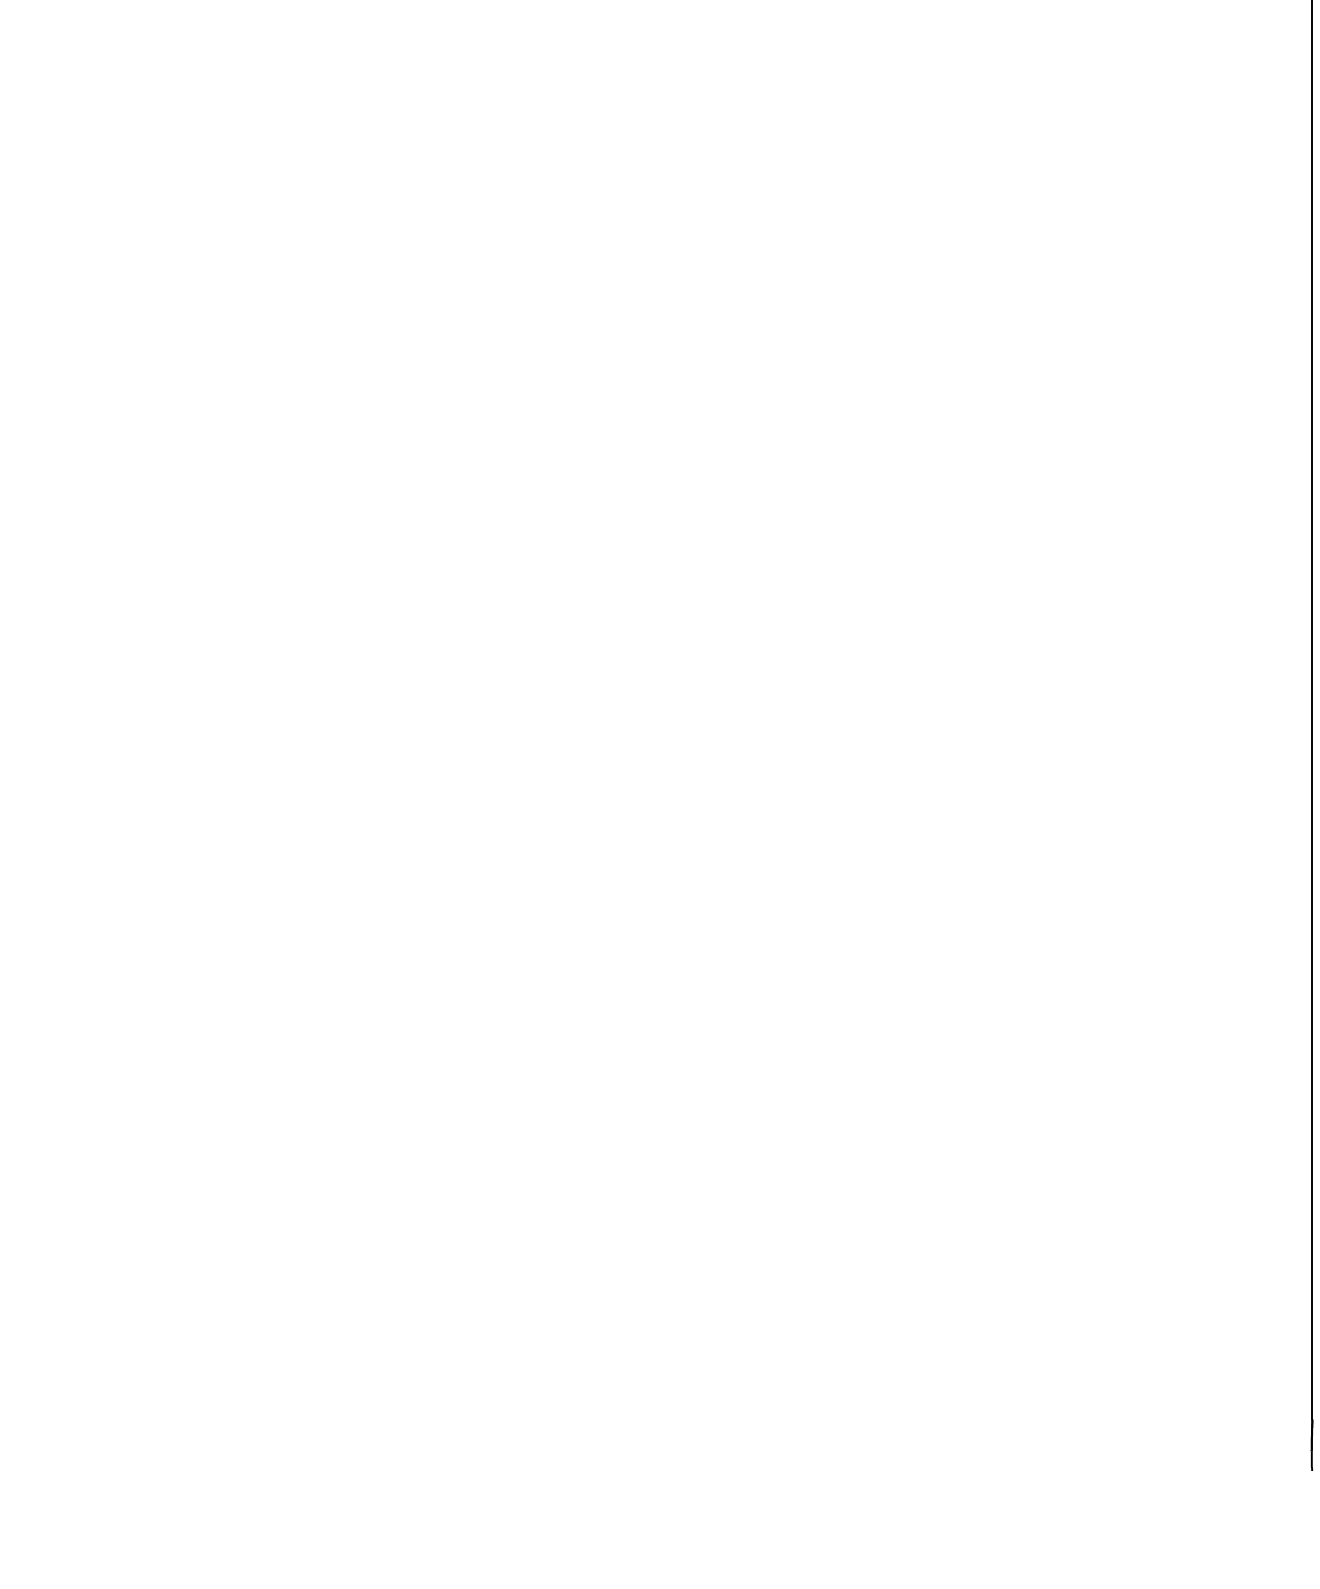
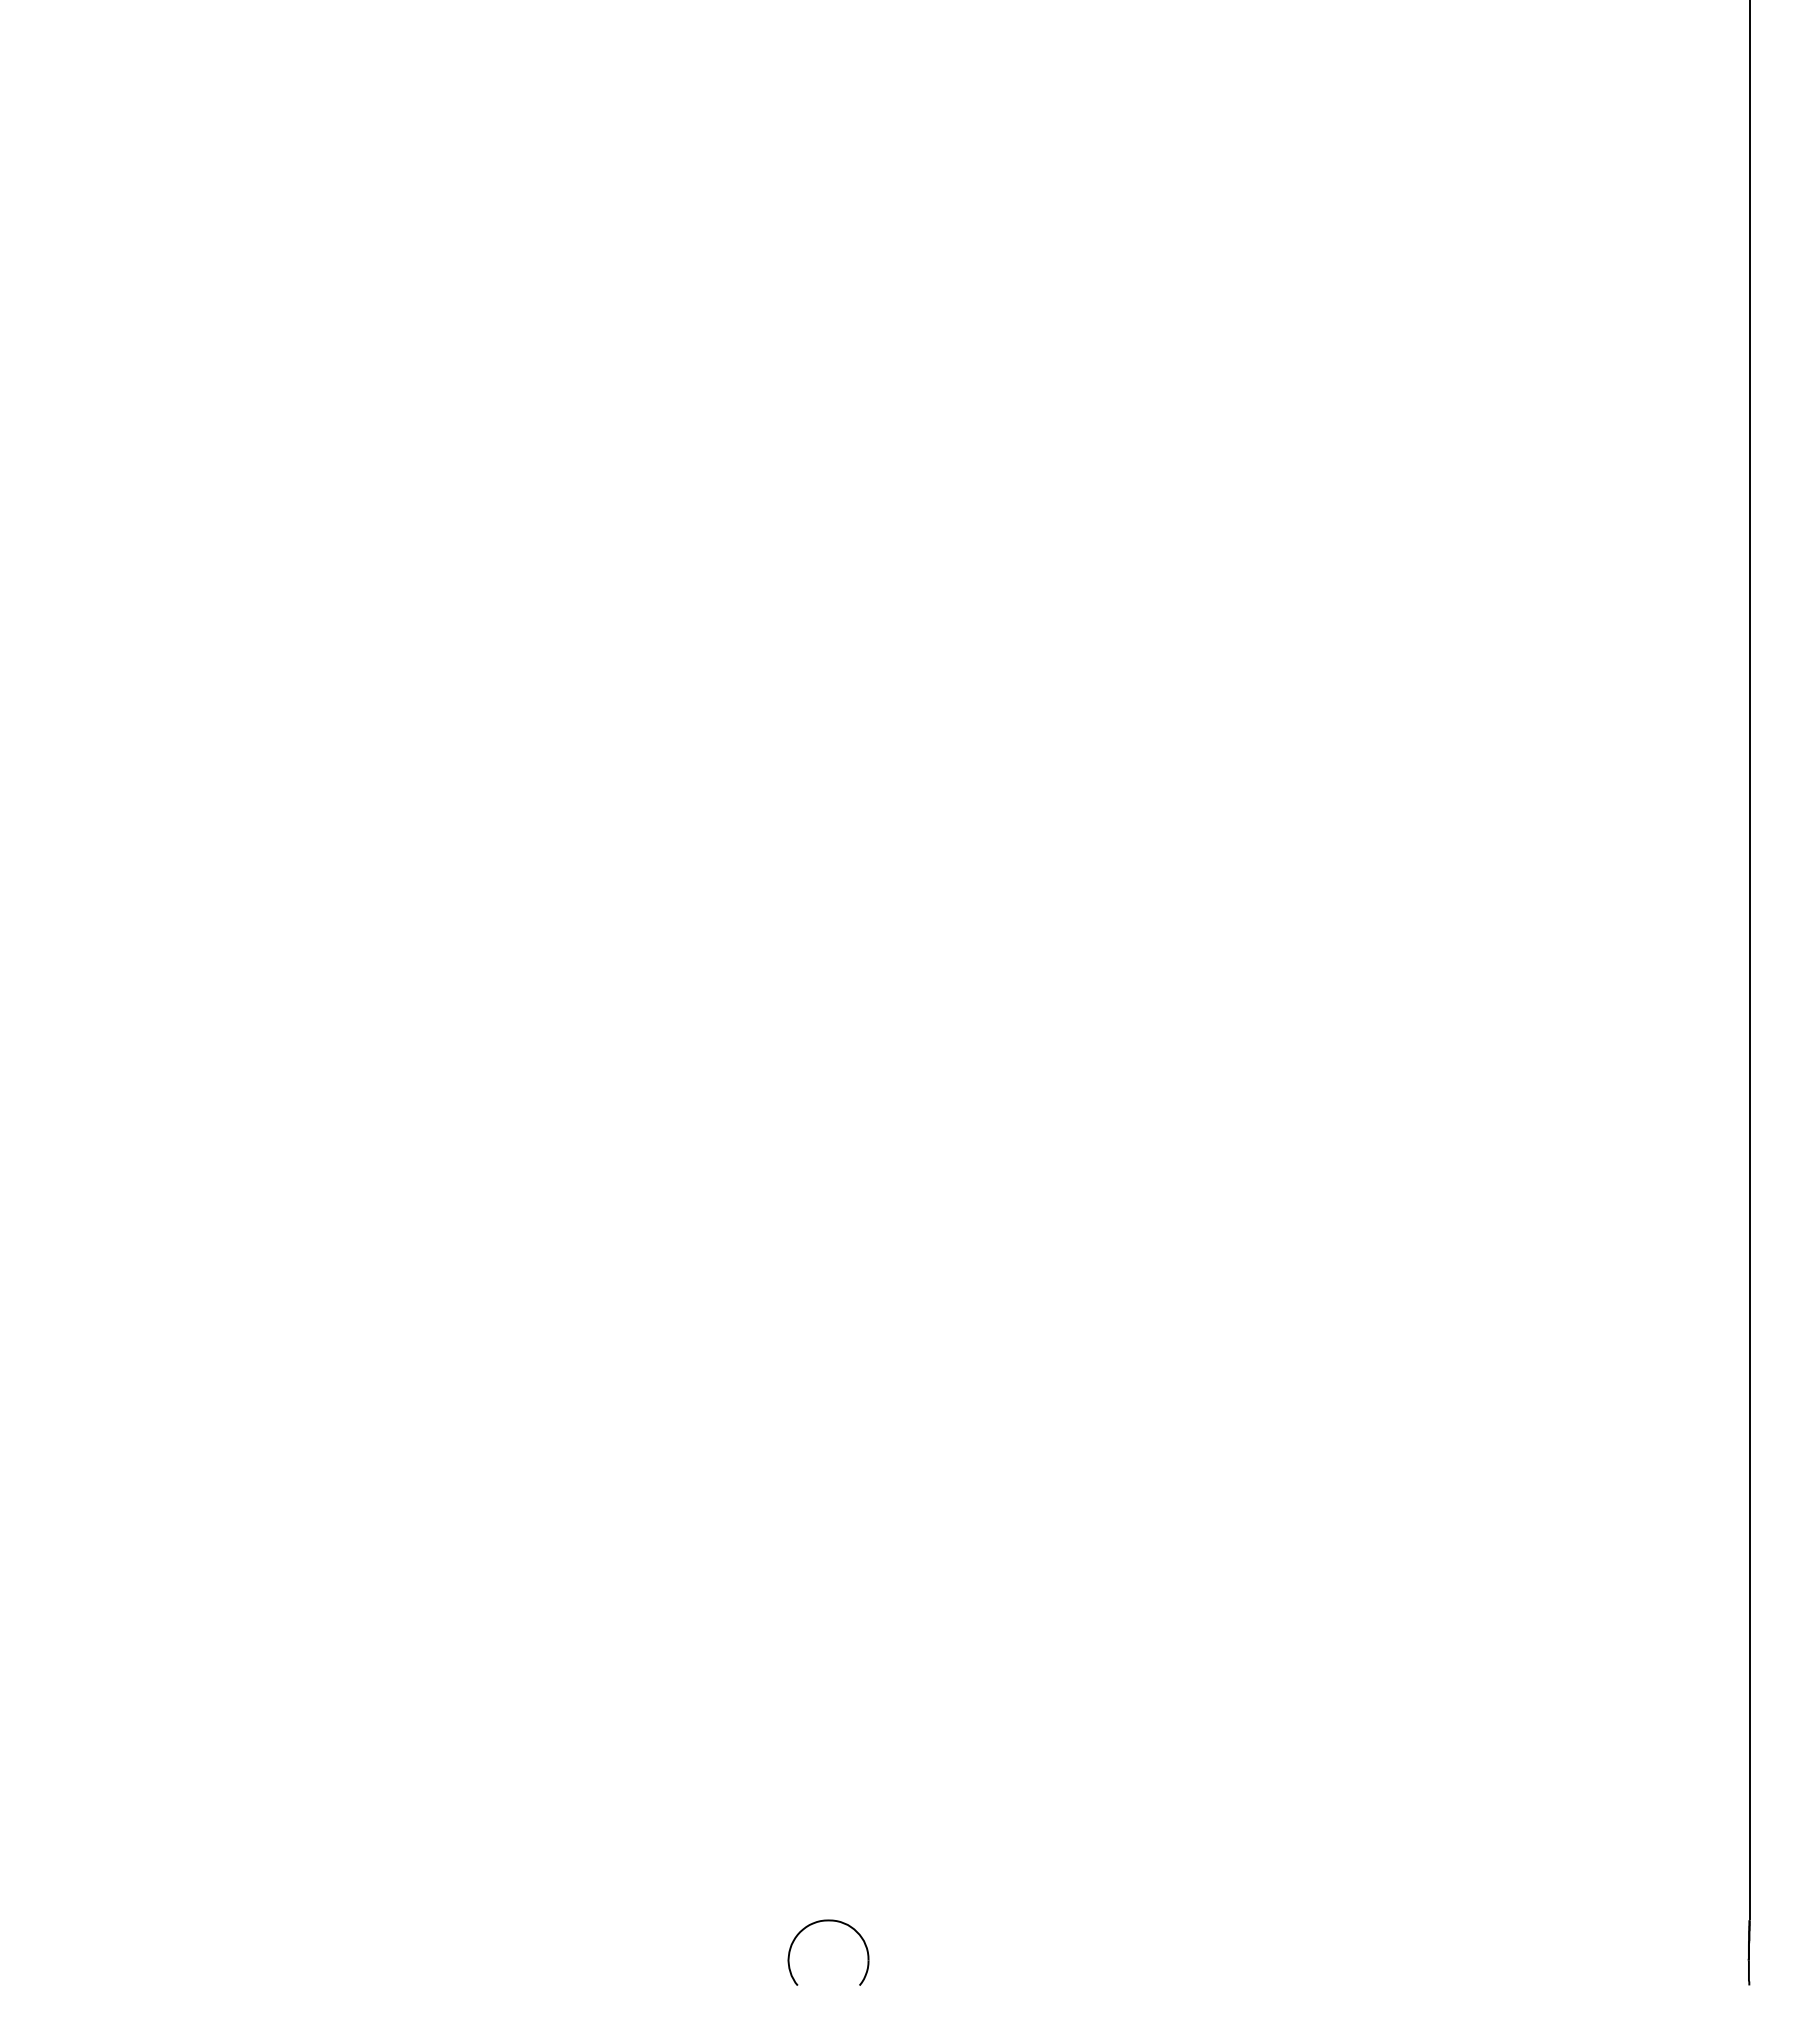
part: (584, 1420) -> (828, 1921), added

